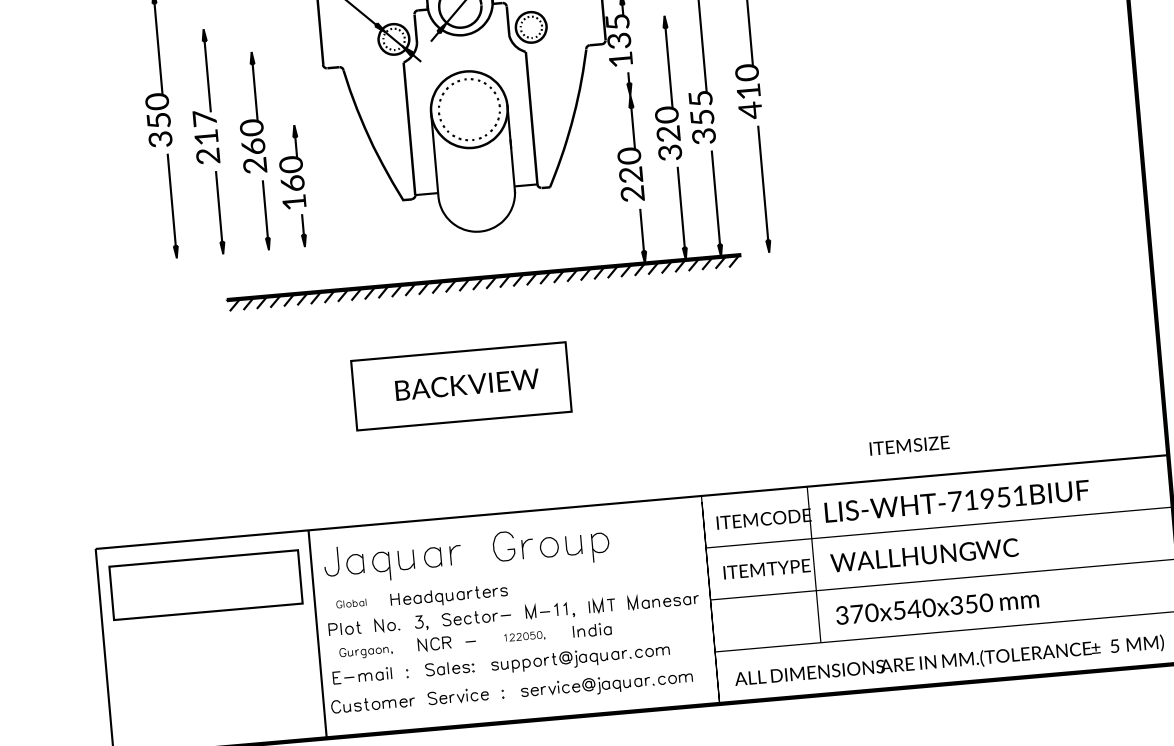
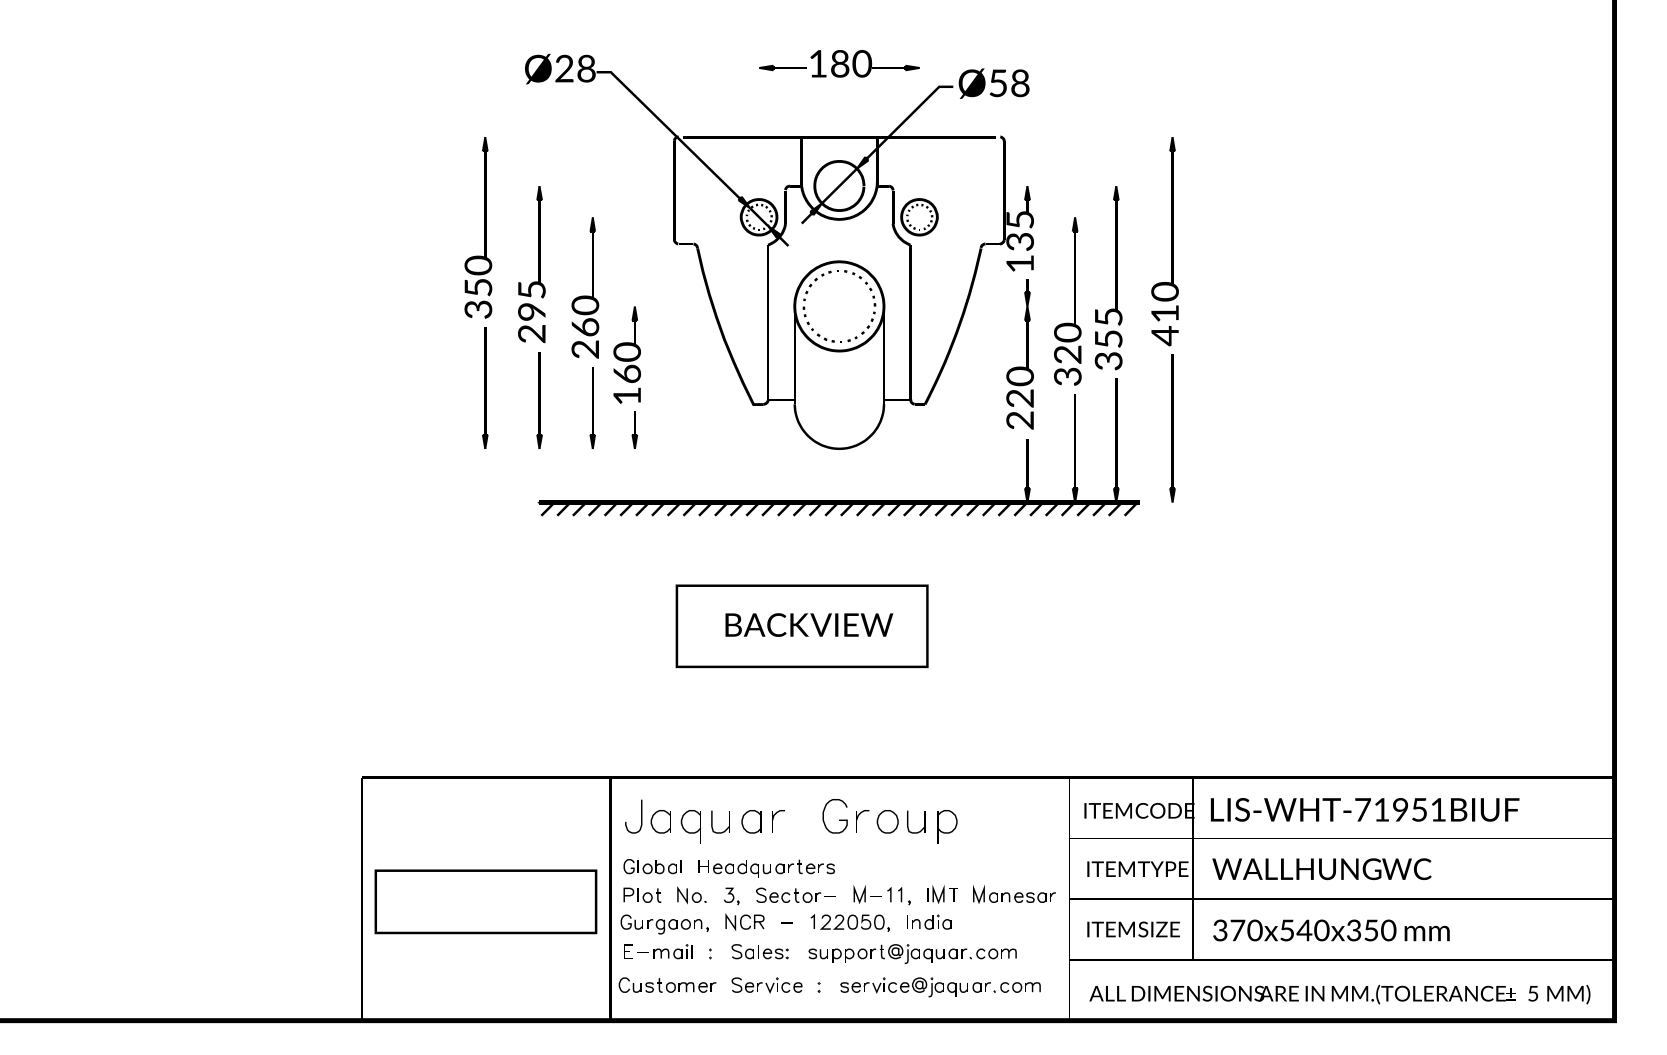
text: (205, 127) -> (531, 300), 217 -> 295
text: (909, 445) -> (1133, 929), moved
part: (205, 584) -> (485, 901), moved
part: (351, 603) -> (652, 866), size x1.67
part: (524, 636) -> (849, 922), size x1.67
part: (365, 651) -> (664, 924), size x1.43

